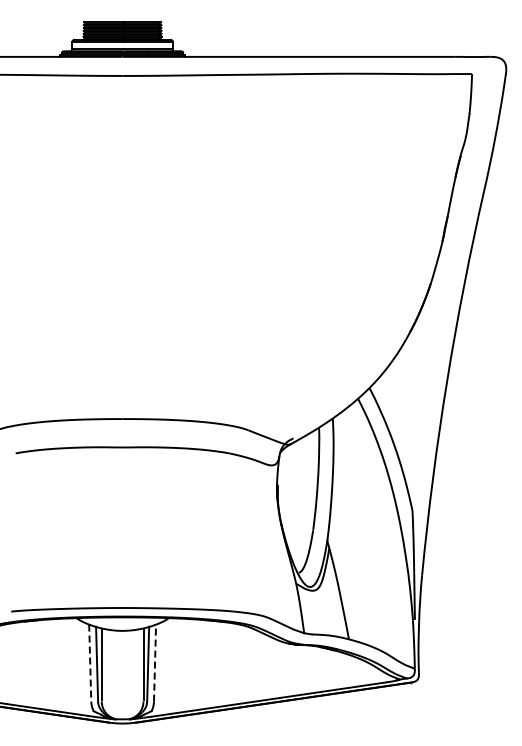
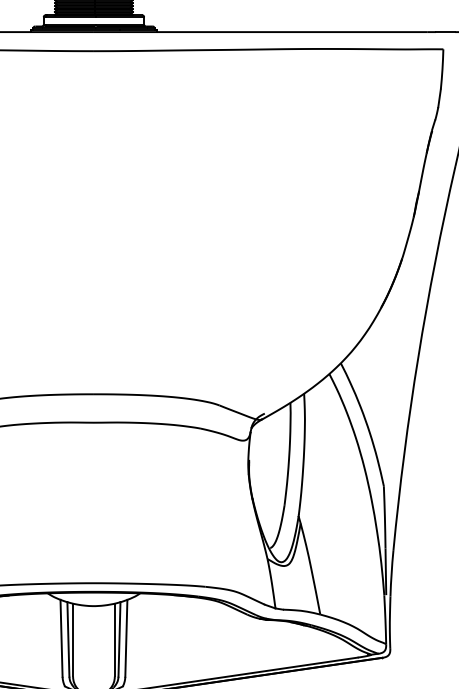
line: (155, 662) -> (126, 637), dashed -> solid
line: (90, 663) -> (61, 638), dashed -> solid

